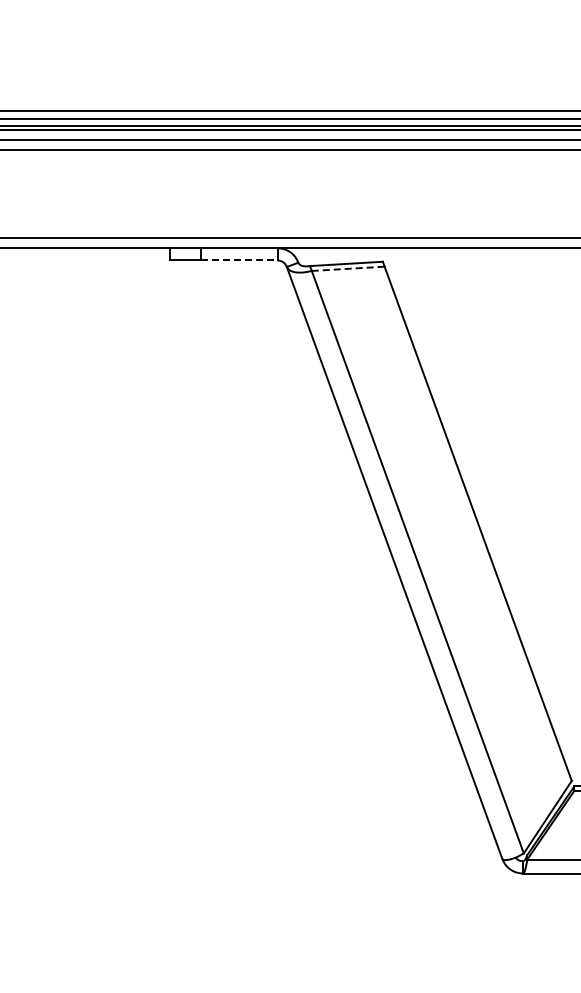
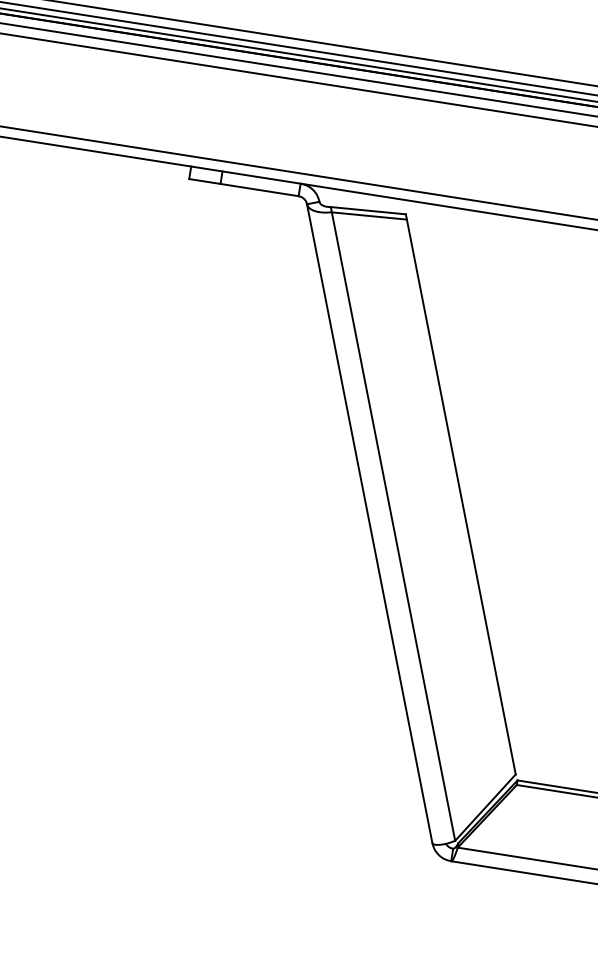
line: (239, 260) -> (259, 190), dashed -> solid
line: (347, 268) -> (368, 215), dashed -> solid

